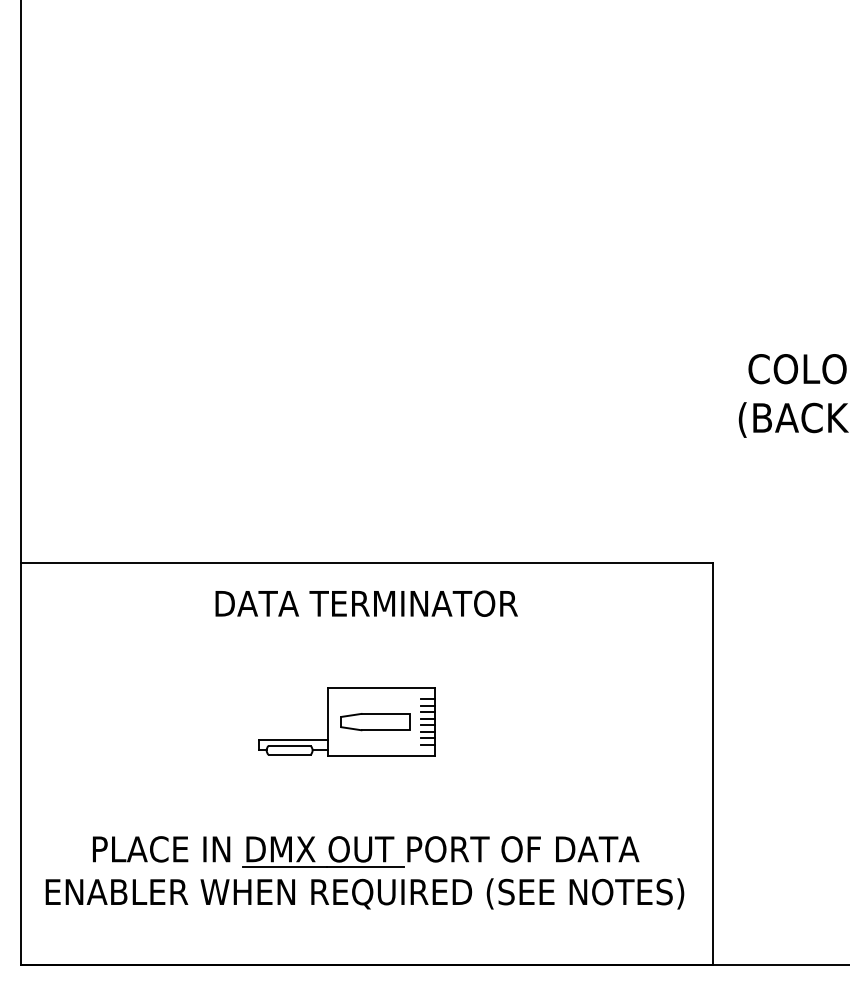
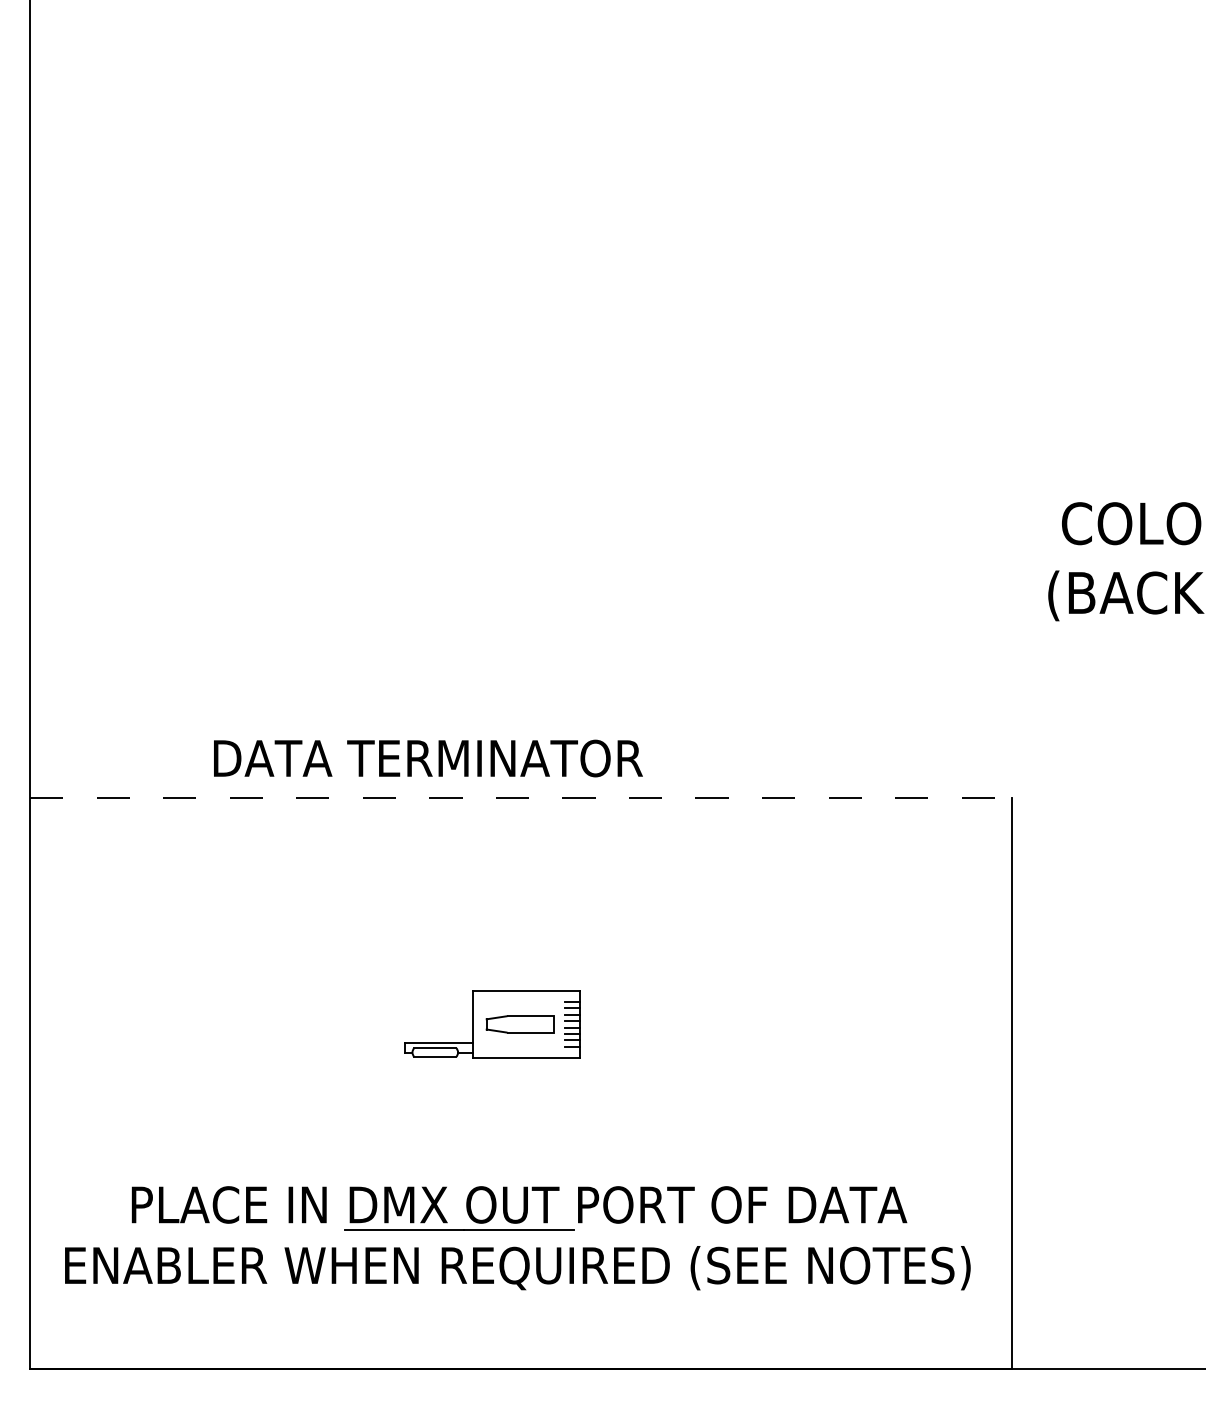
line: (367, 562) -> (521, 798), solid -> dashed
text: (366, 603) -> (428, 758), moved
part: (346, 722) -> (491, 1024), size x0.7

